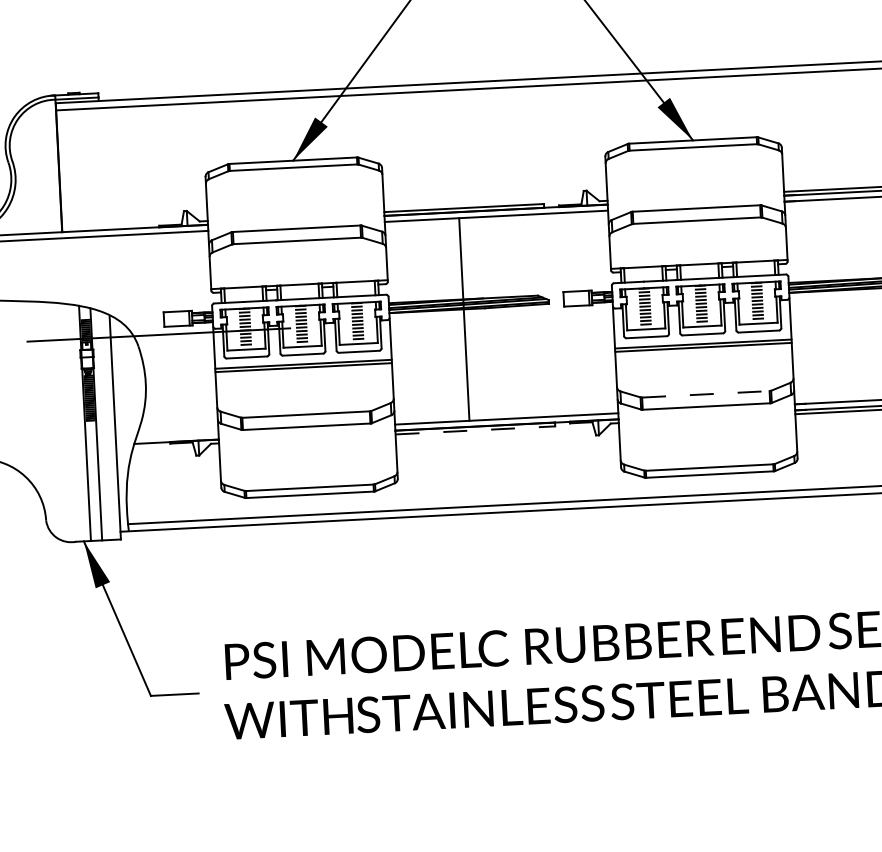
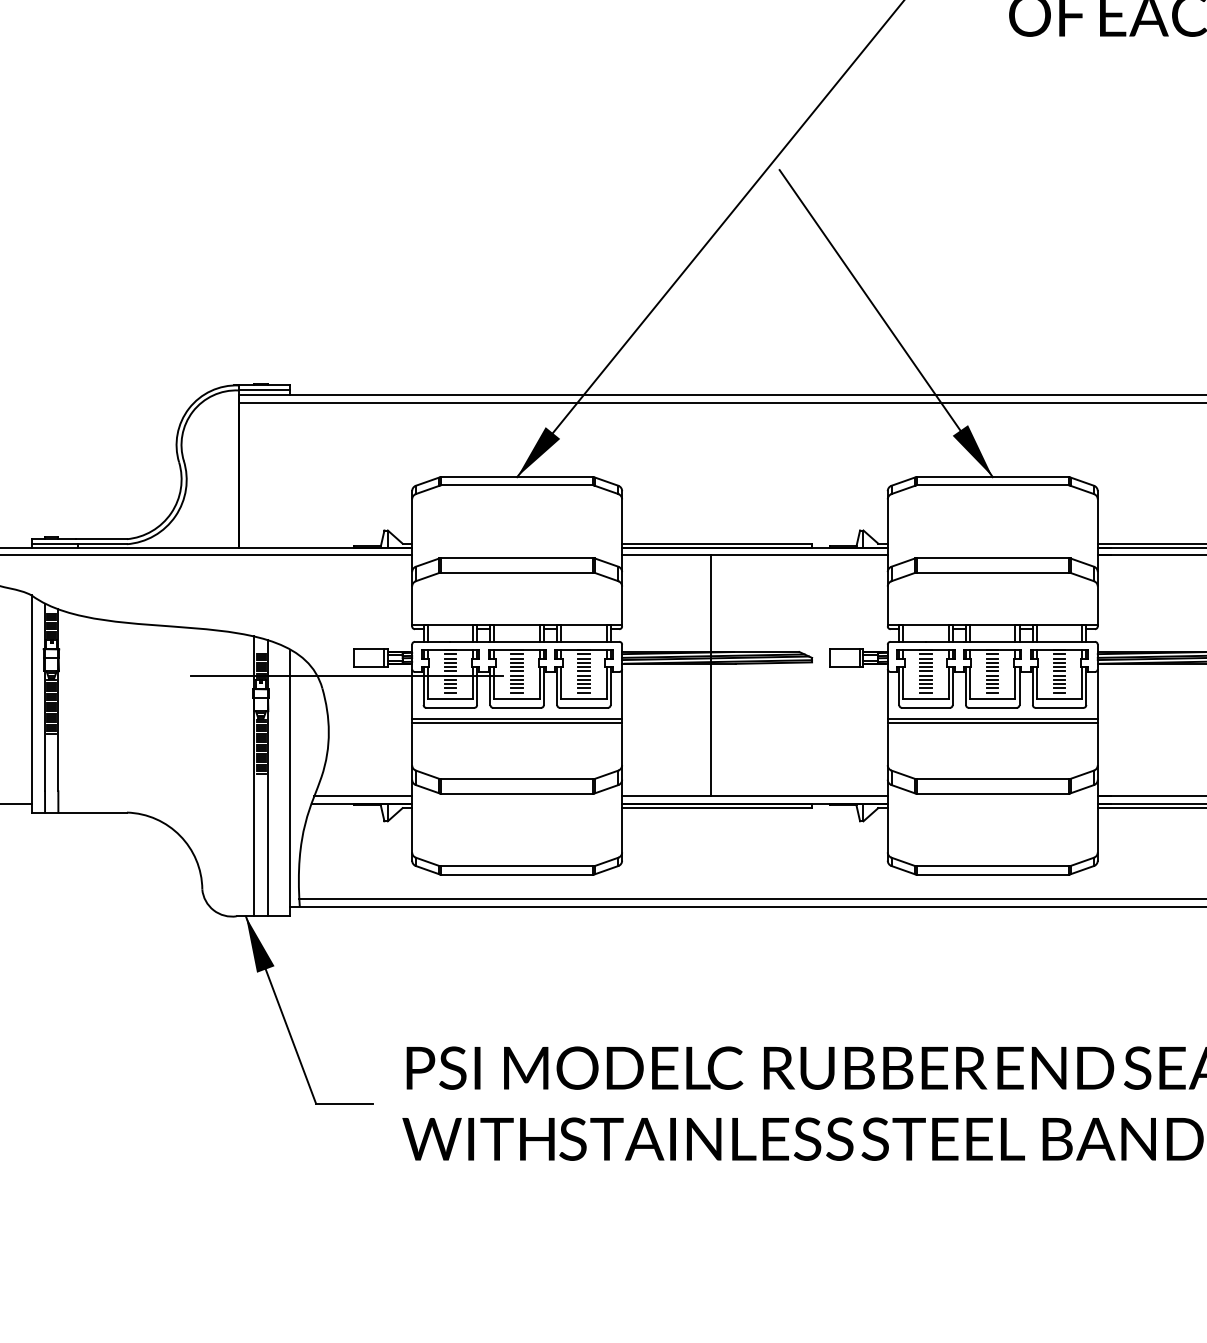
line: (705, 394) -> (992, 779), dashed -> solid
line: (475, 430) -> (717, 808), dashed -> solid
line: (177, 435) -> (363, 796), added

